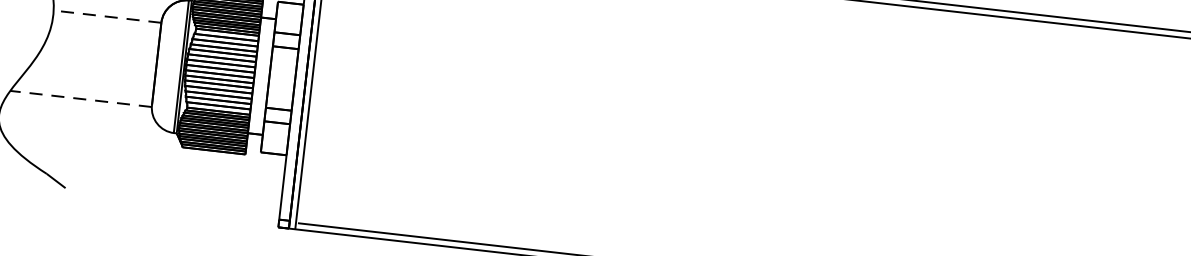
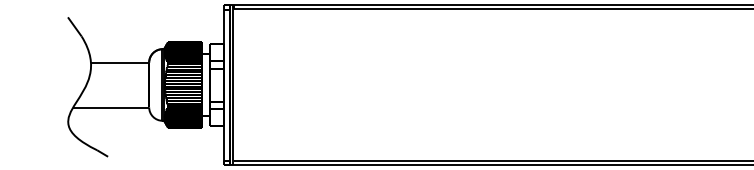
line: (106, 16) -> (119, 62), dashed -> solid
line: (80, 99) -> (110, 108), dashed -> solid

